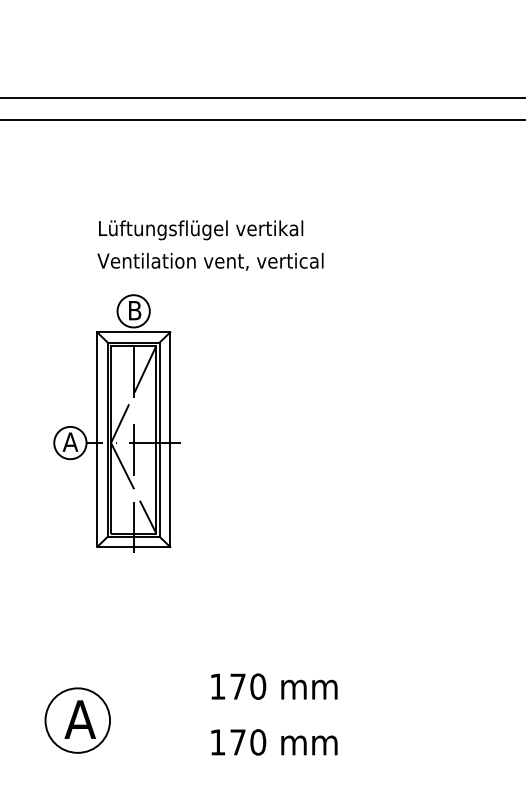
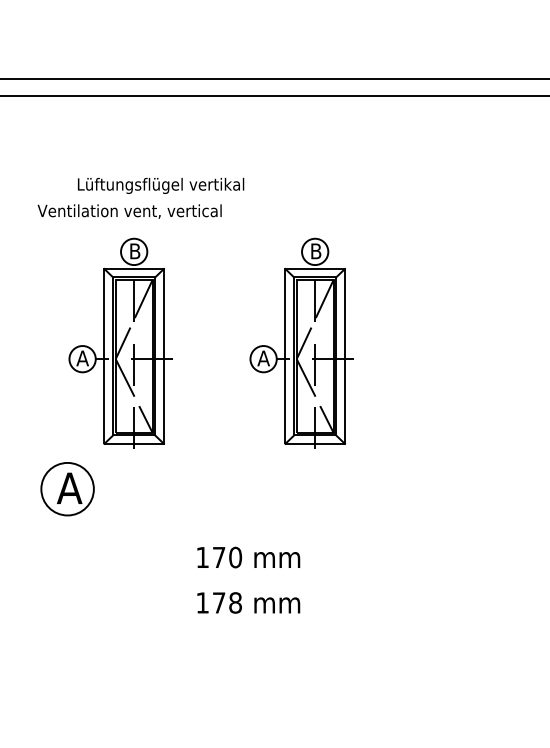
text: (201, 229) -> (161, 185), moved
text: (210, 261) -> (129, 211), moved
part: (339, 422) -> (301, 342), added
part: (77, 720) -> (67, 489), moved
text: (258, 741) -> (235, 602), 170 -> 178

